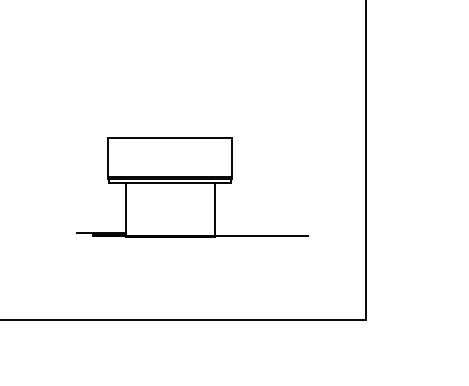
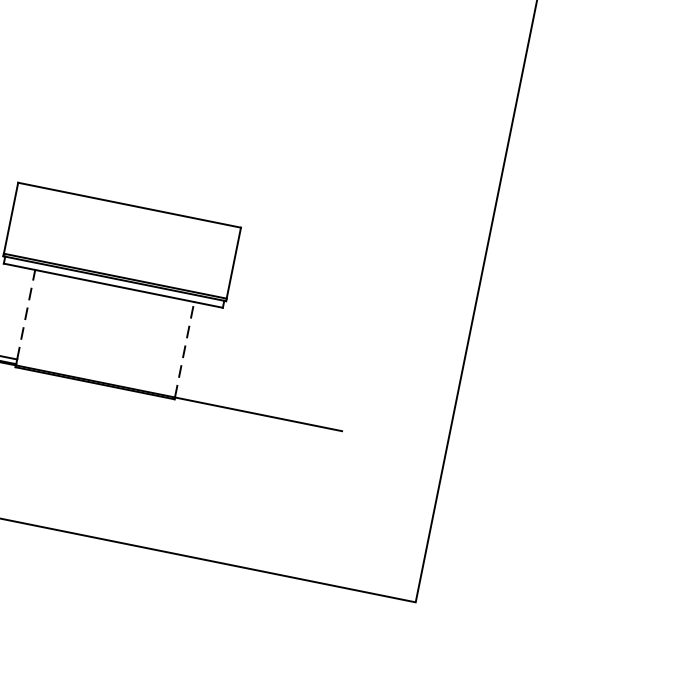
line: (126, 207) -> (26, 314), solid -> dashed
line: (214, 209) -> (183, 349), solid -> dashed

